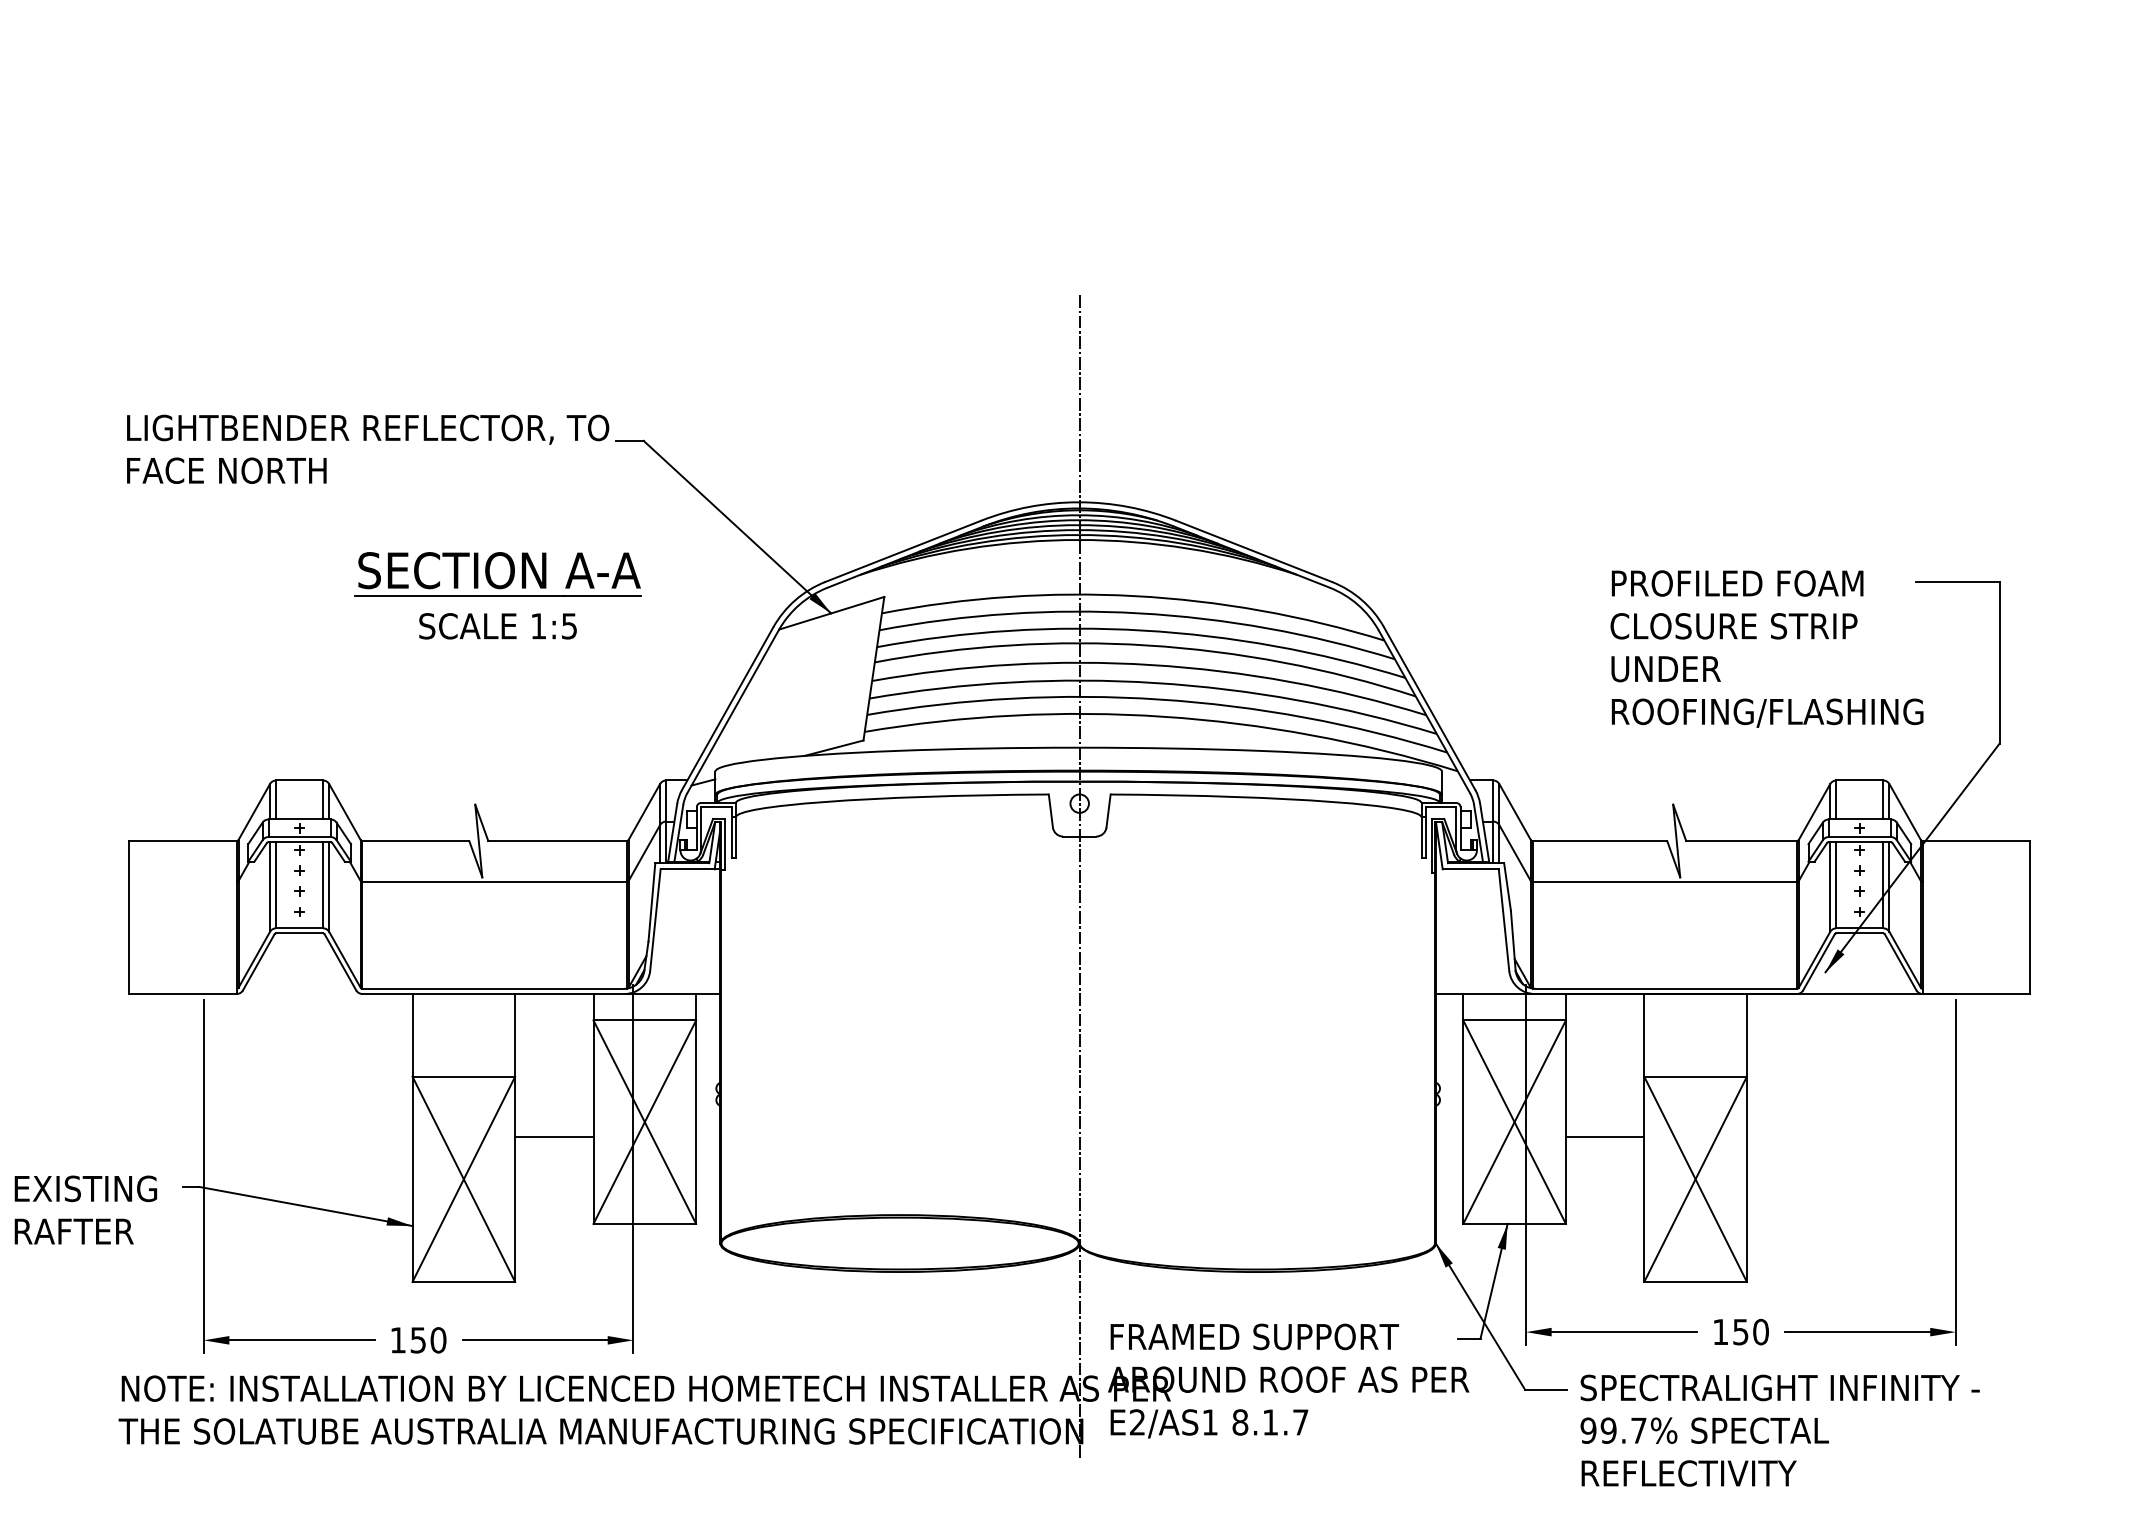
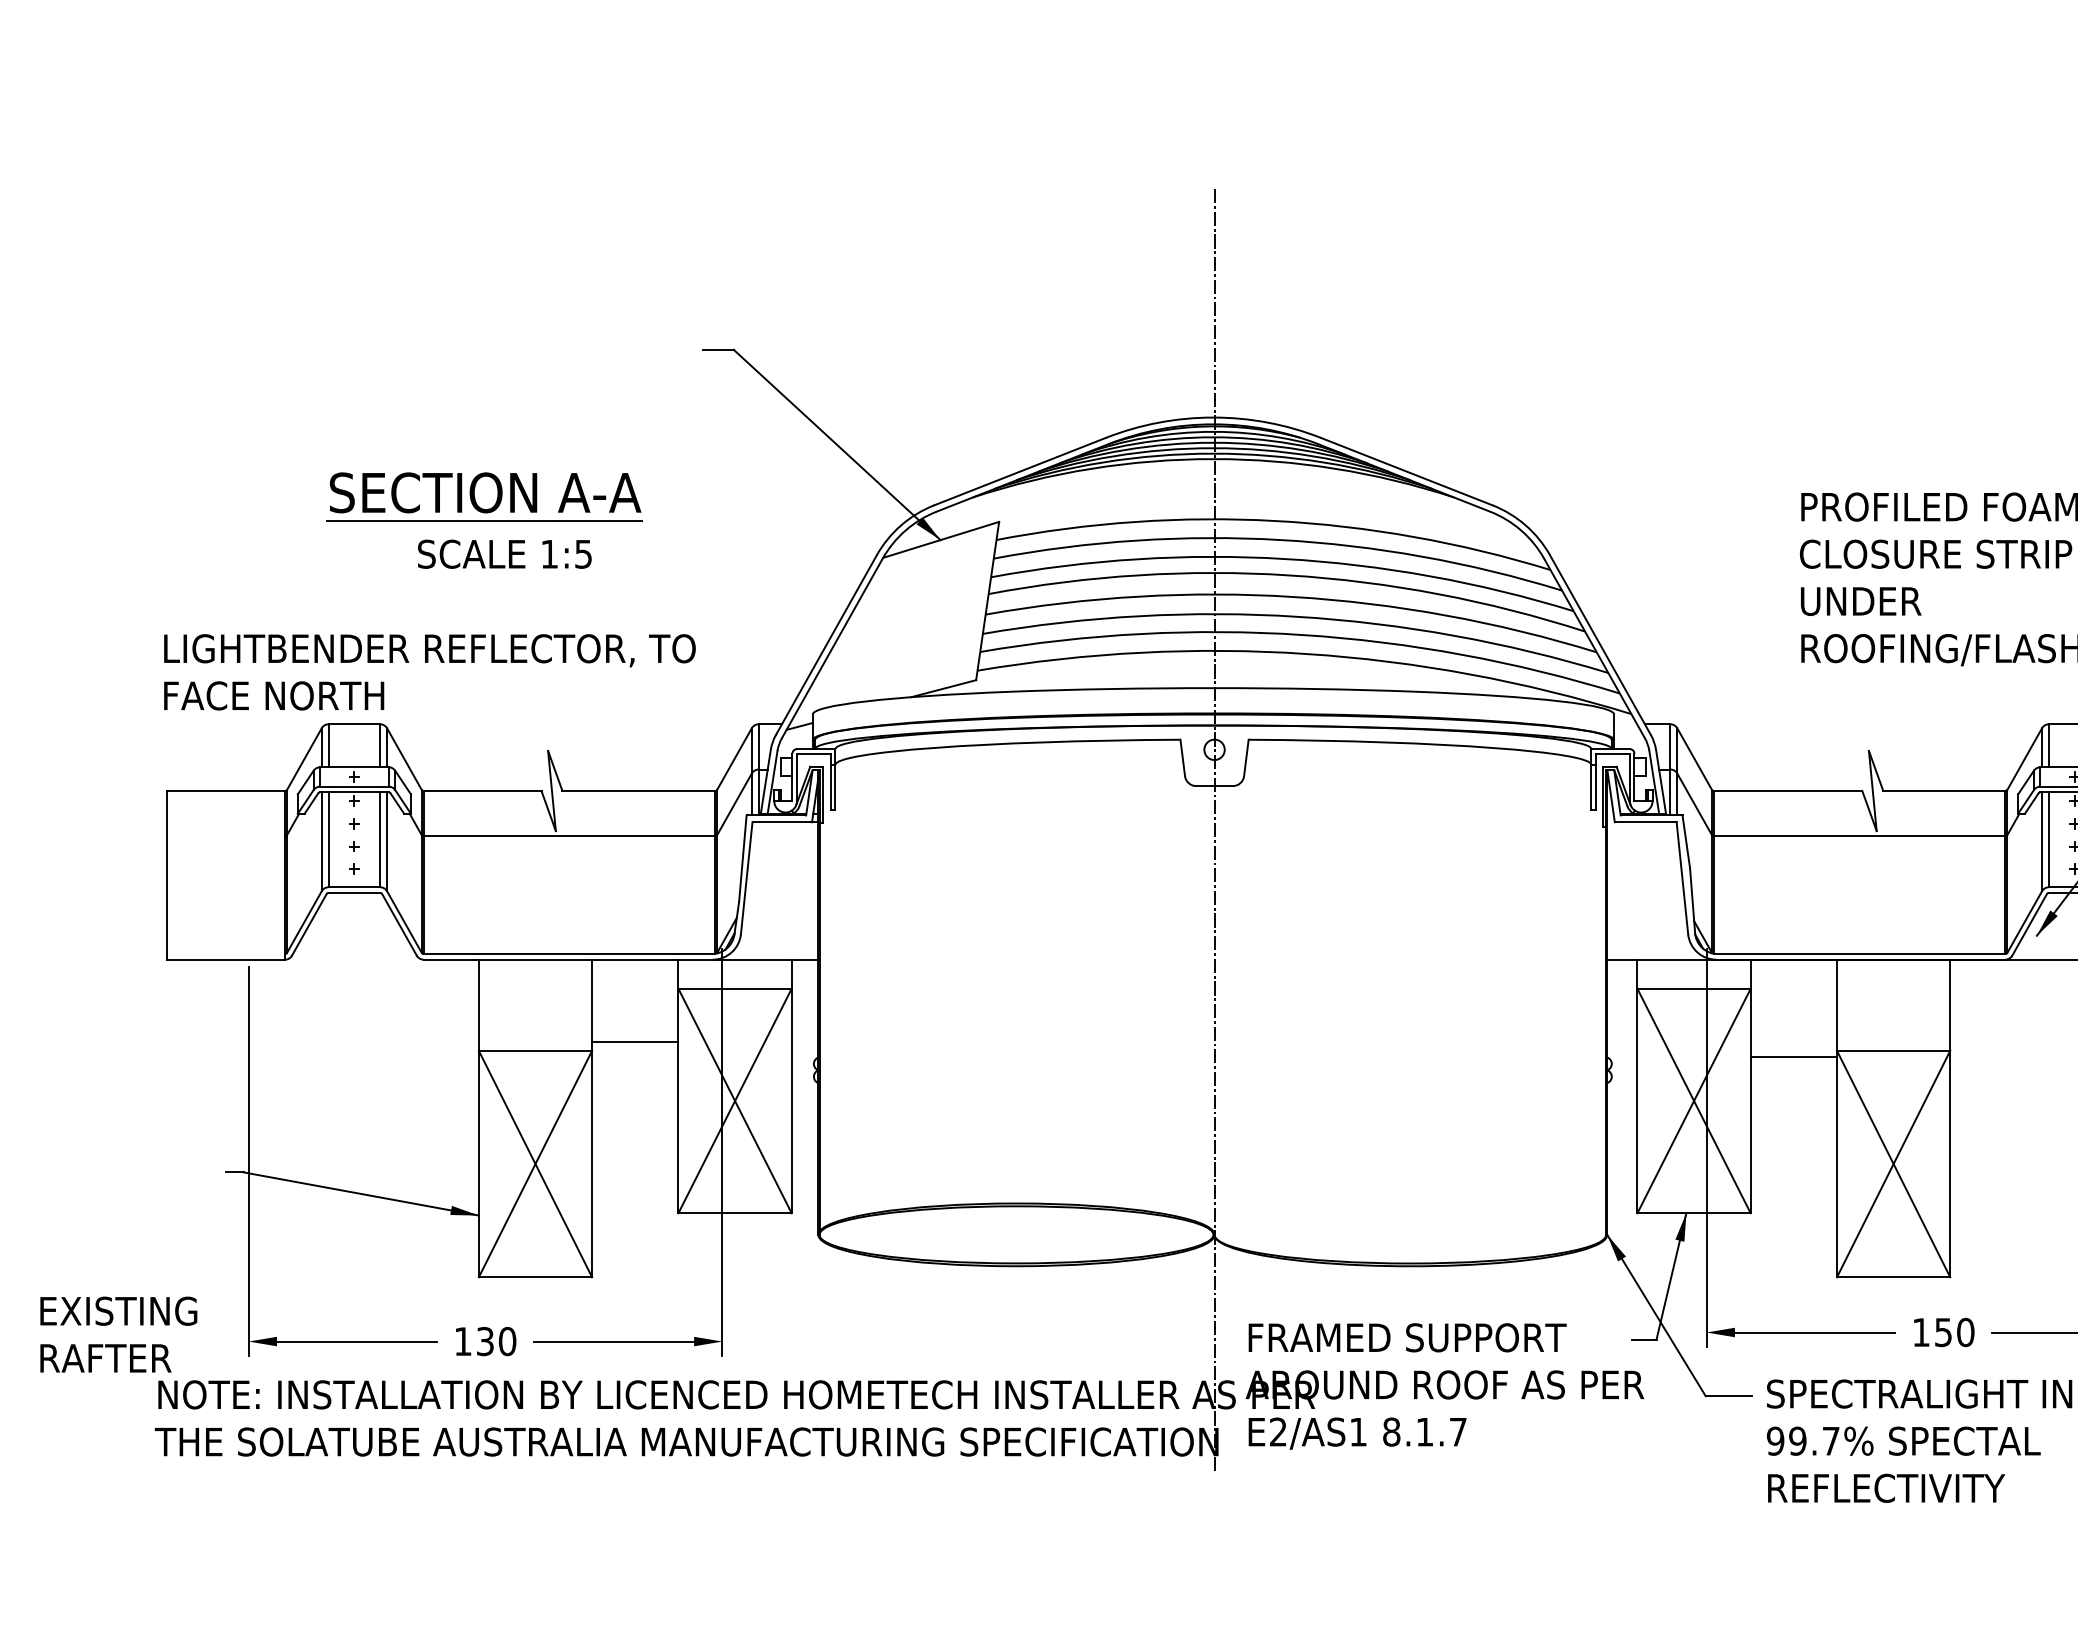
text: (368, 448) -> (430, 671), moved
part: (497, 574) -> (483, 497), moved
text: (497, 626) -> (504, 554), moved
line: (554, 1136) -> (635, 1041), moved
line: (1604, 1136) -> (1793, 1057), moved
text: (85, 1209) -> (118, 1334), moved
text: (418, 1339) -> (485, 1340), 150 -> 130

